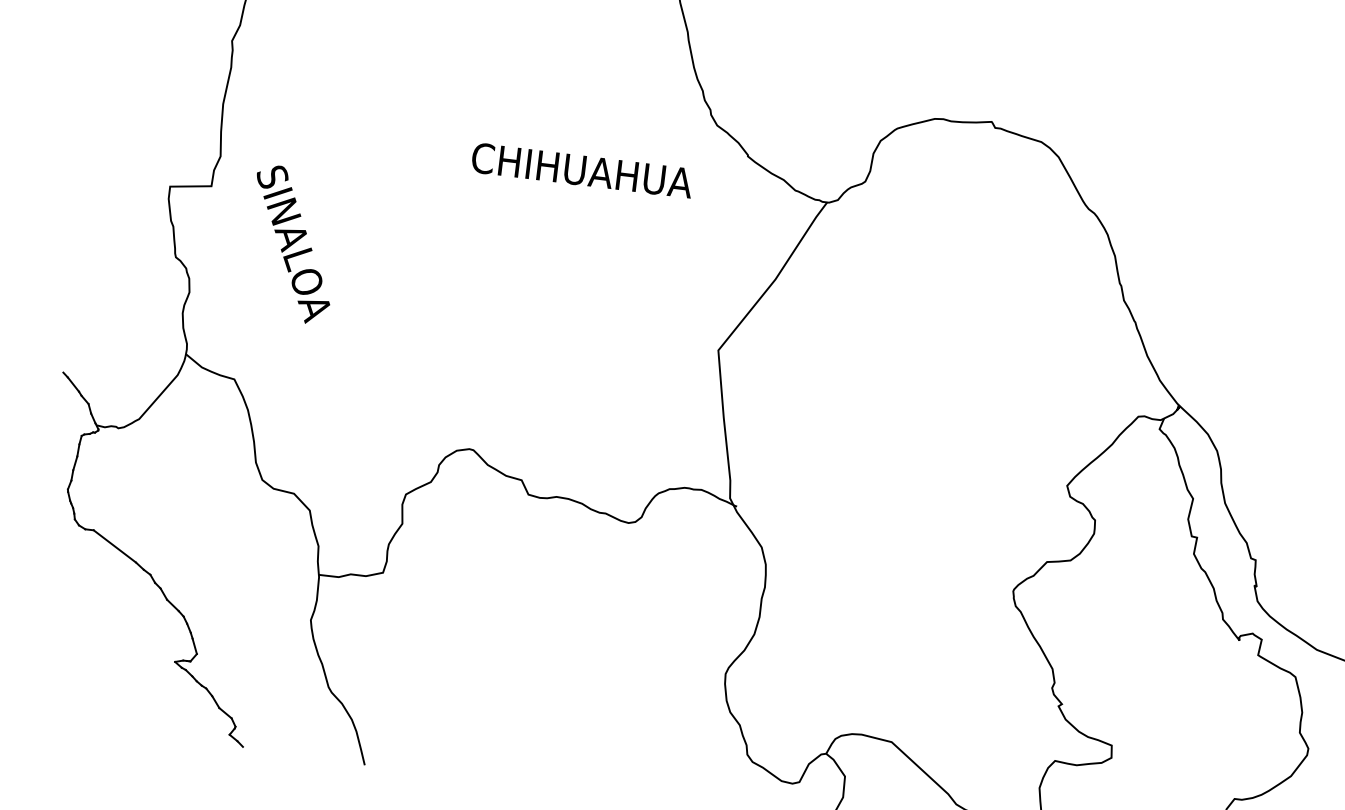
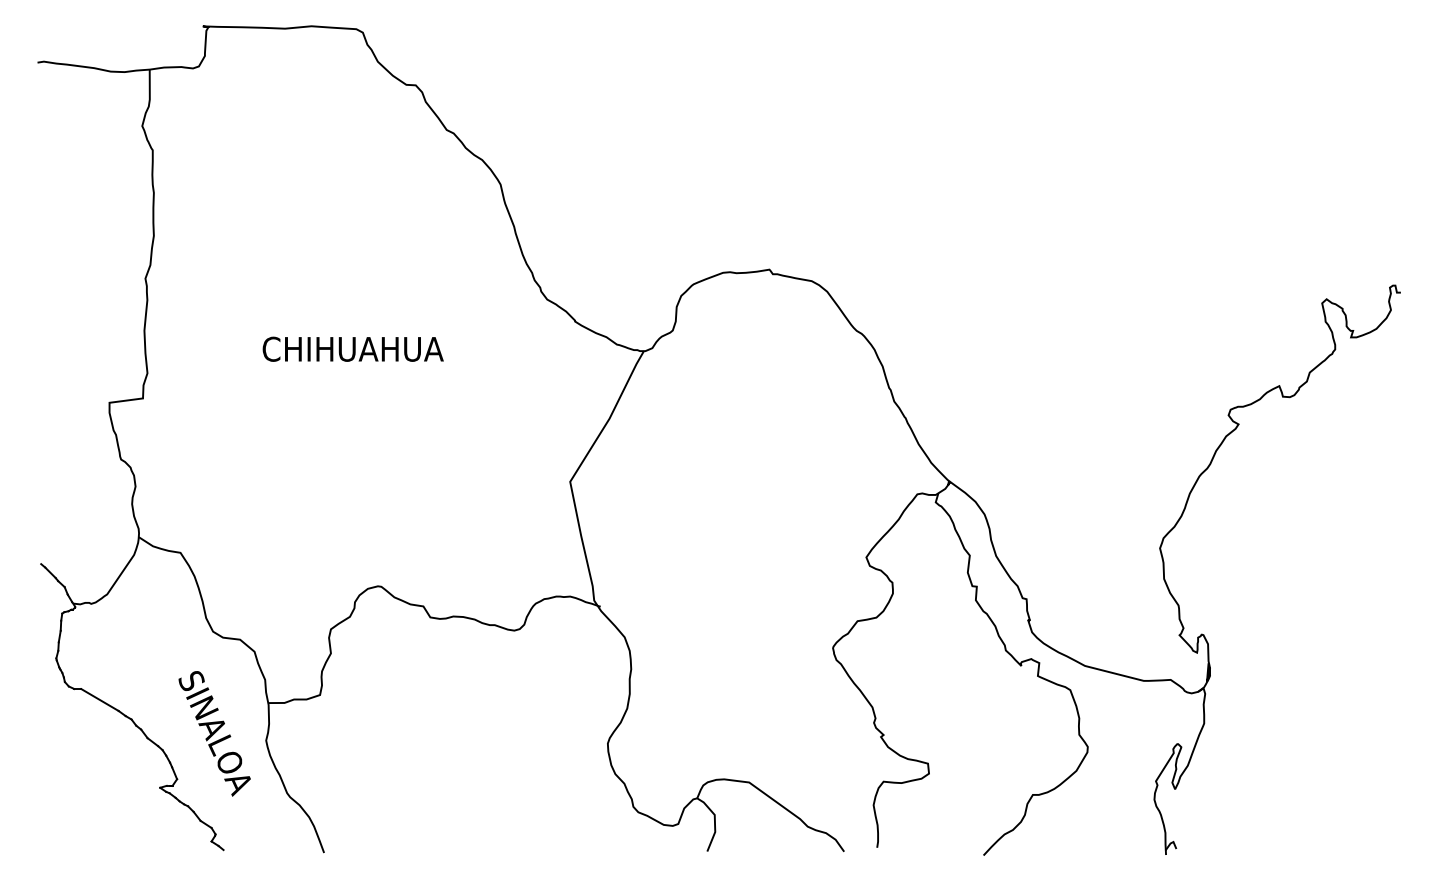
text: (581, 169) -> (352, 348), moved
text: (292, 244) -> (214, 733), moved

